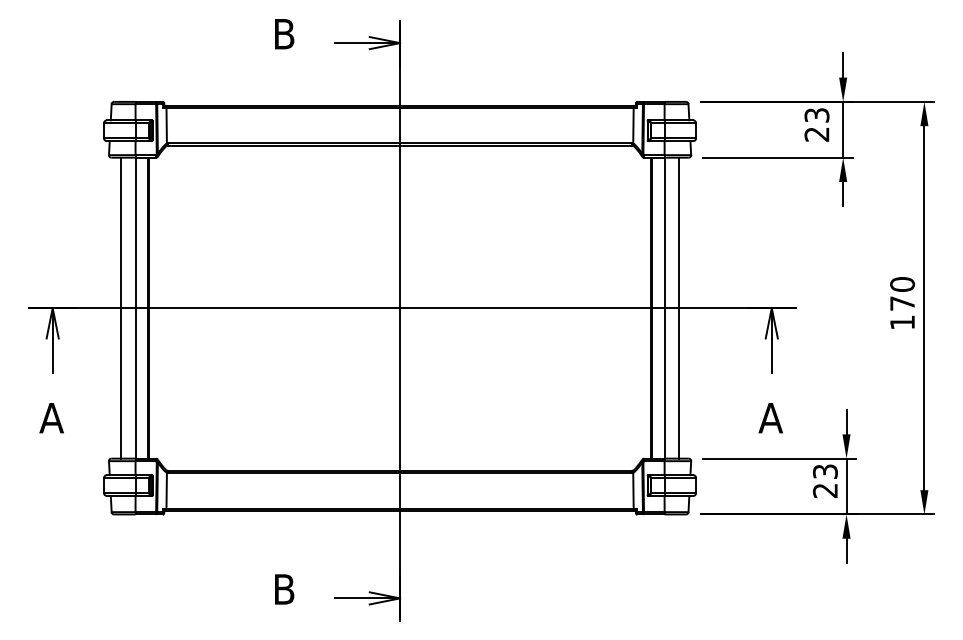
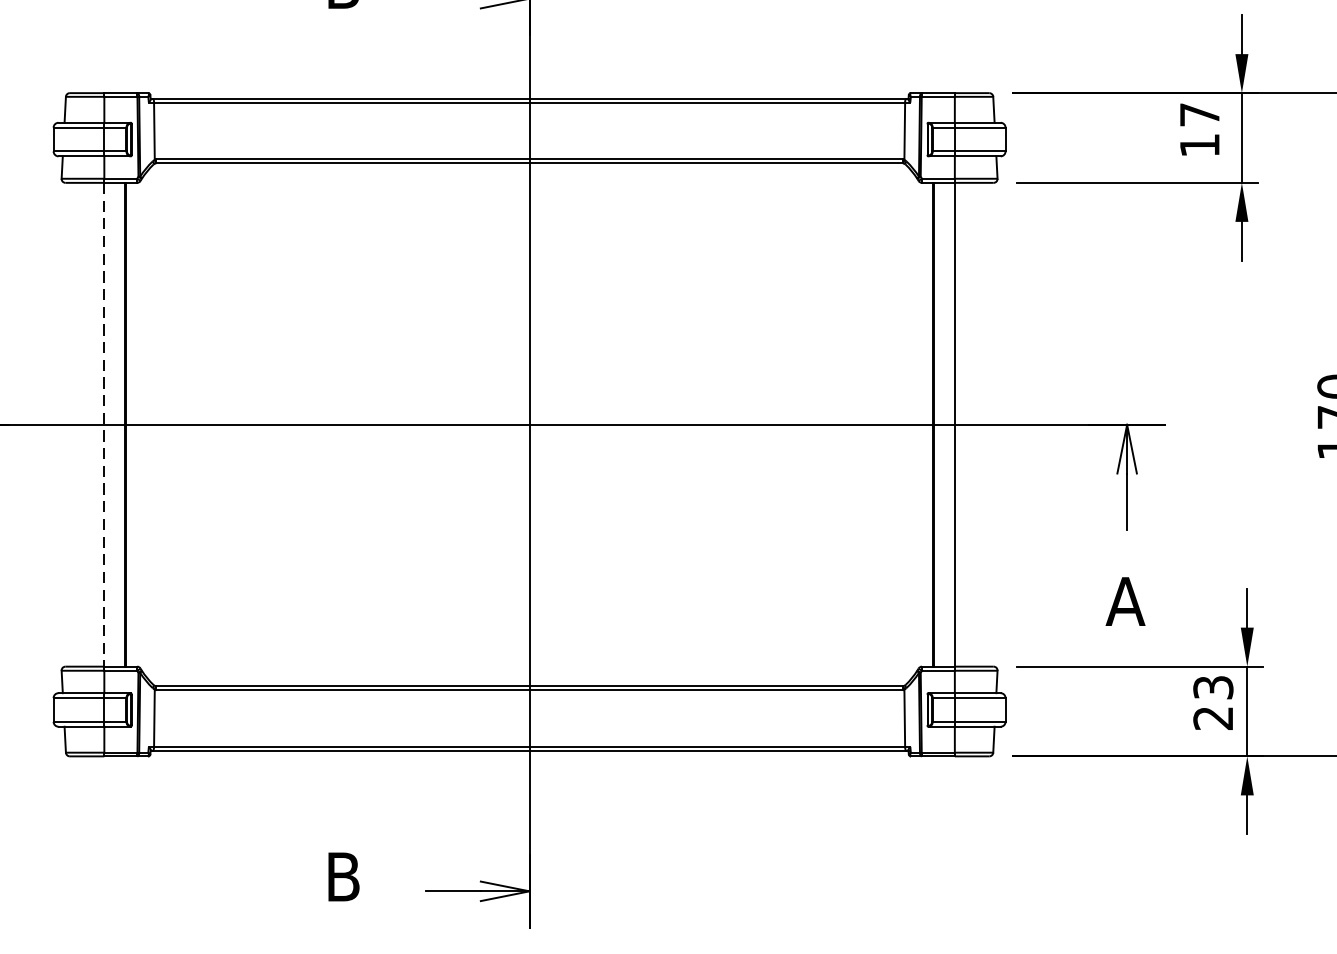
text: (816, 124) -> (1199, 129), 23 -> 17
line: (121, 307) -> (81, 423), removed
line: (679, 307) -> (978, 423), removed
line: (135, 308) -> (104, 425), solid -> dashed

